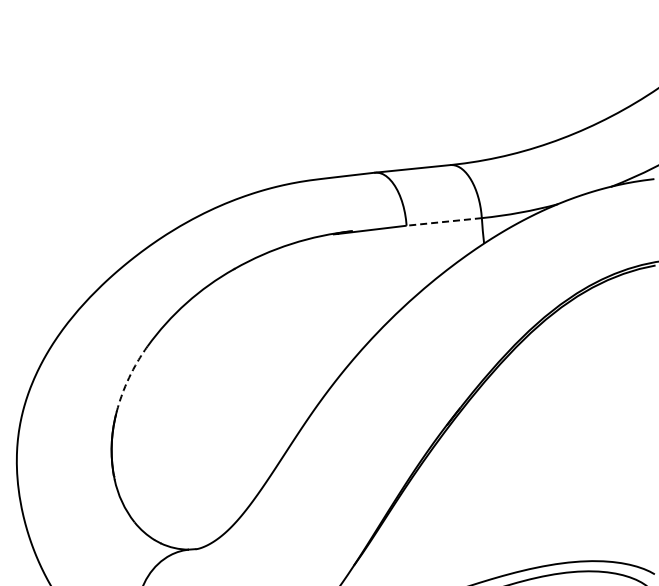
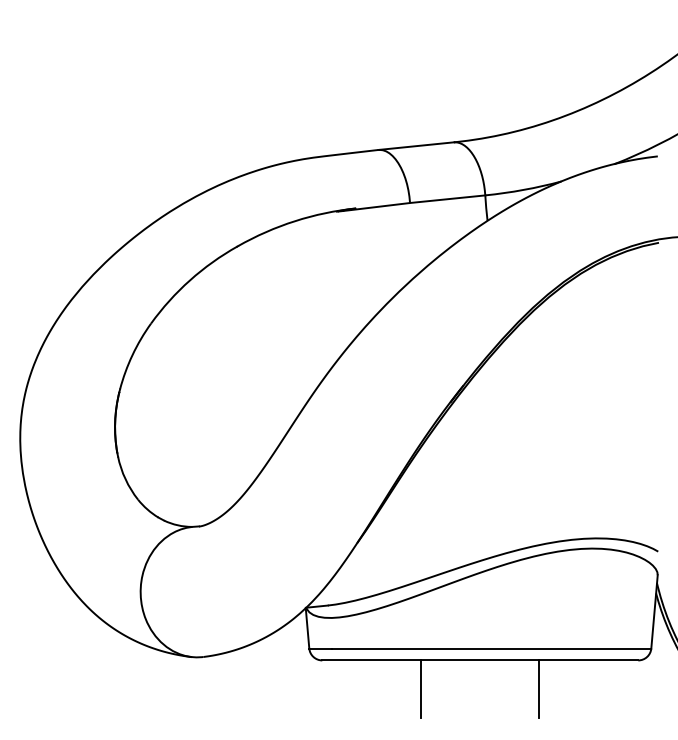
line: (444, 222) -> (447, 199), dashed -> solid
arc: (129, 378) -> (132, 355), dashed -> solid

